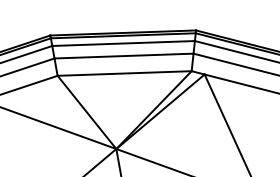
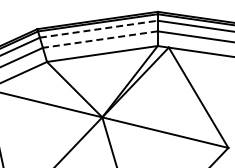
line: (123, 43) -> (98, 29), solid -> dashed
line: (123, 55) -> (99, 39), solid -> dashed

